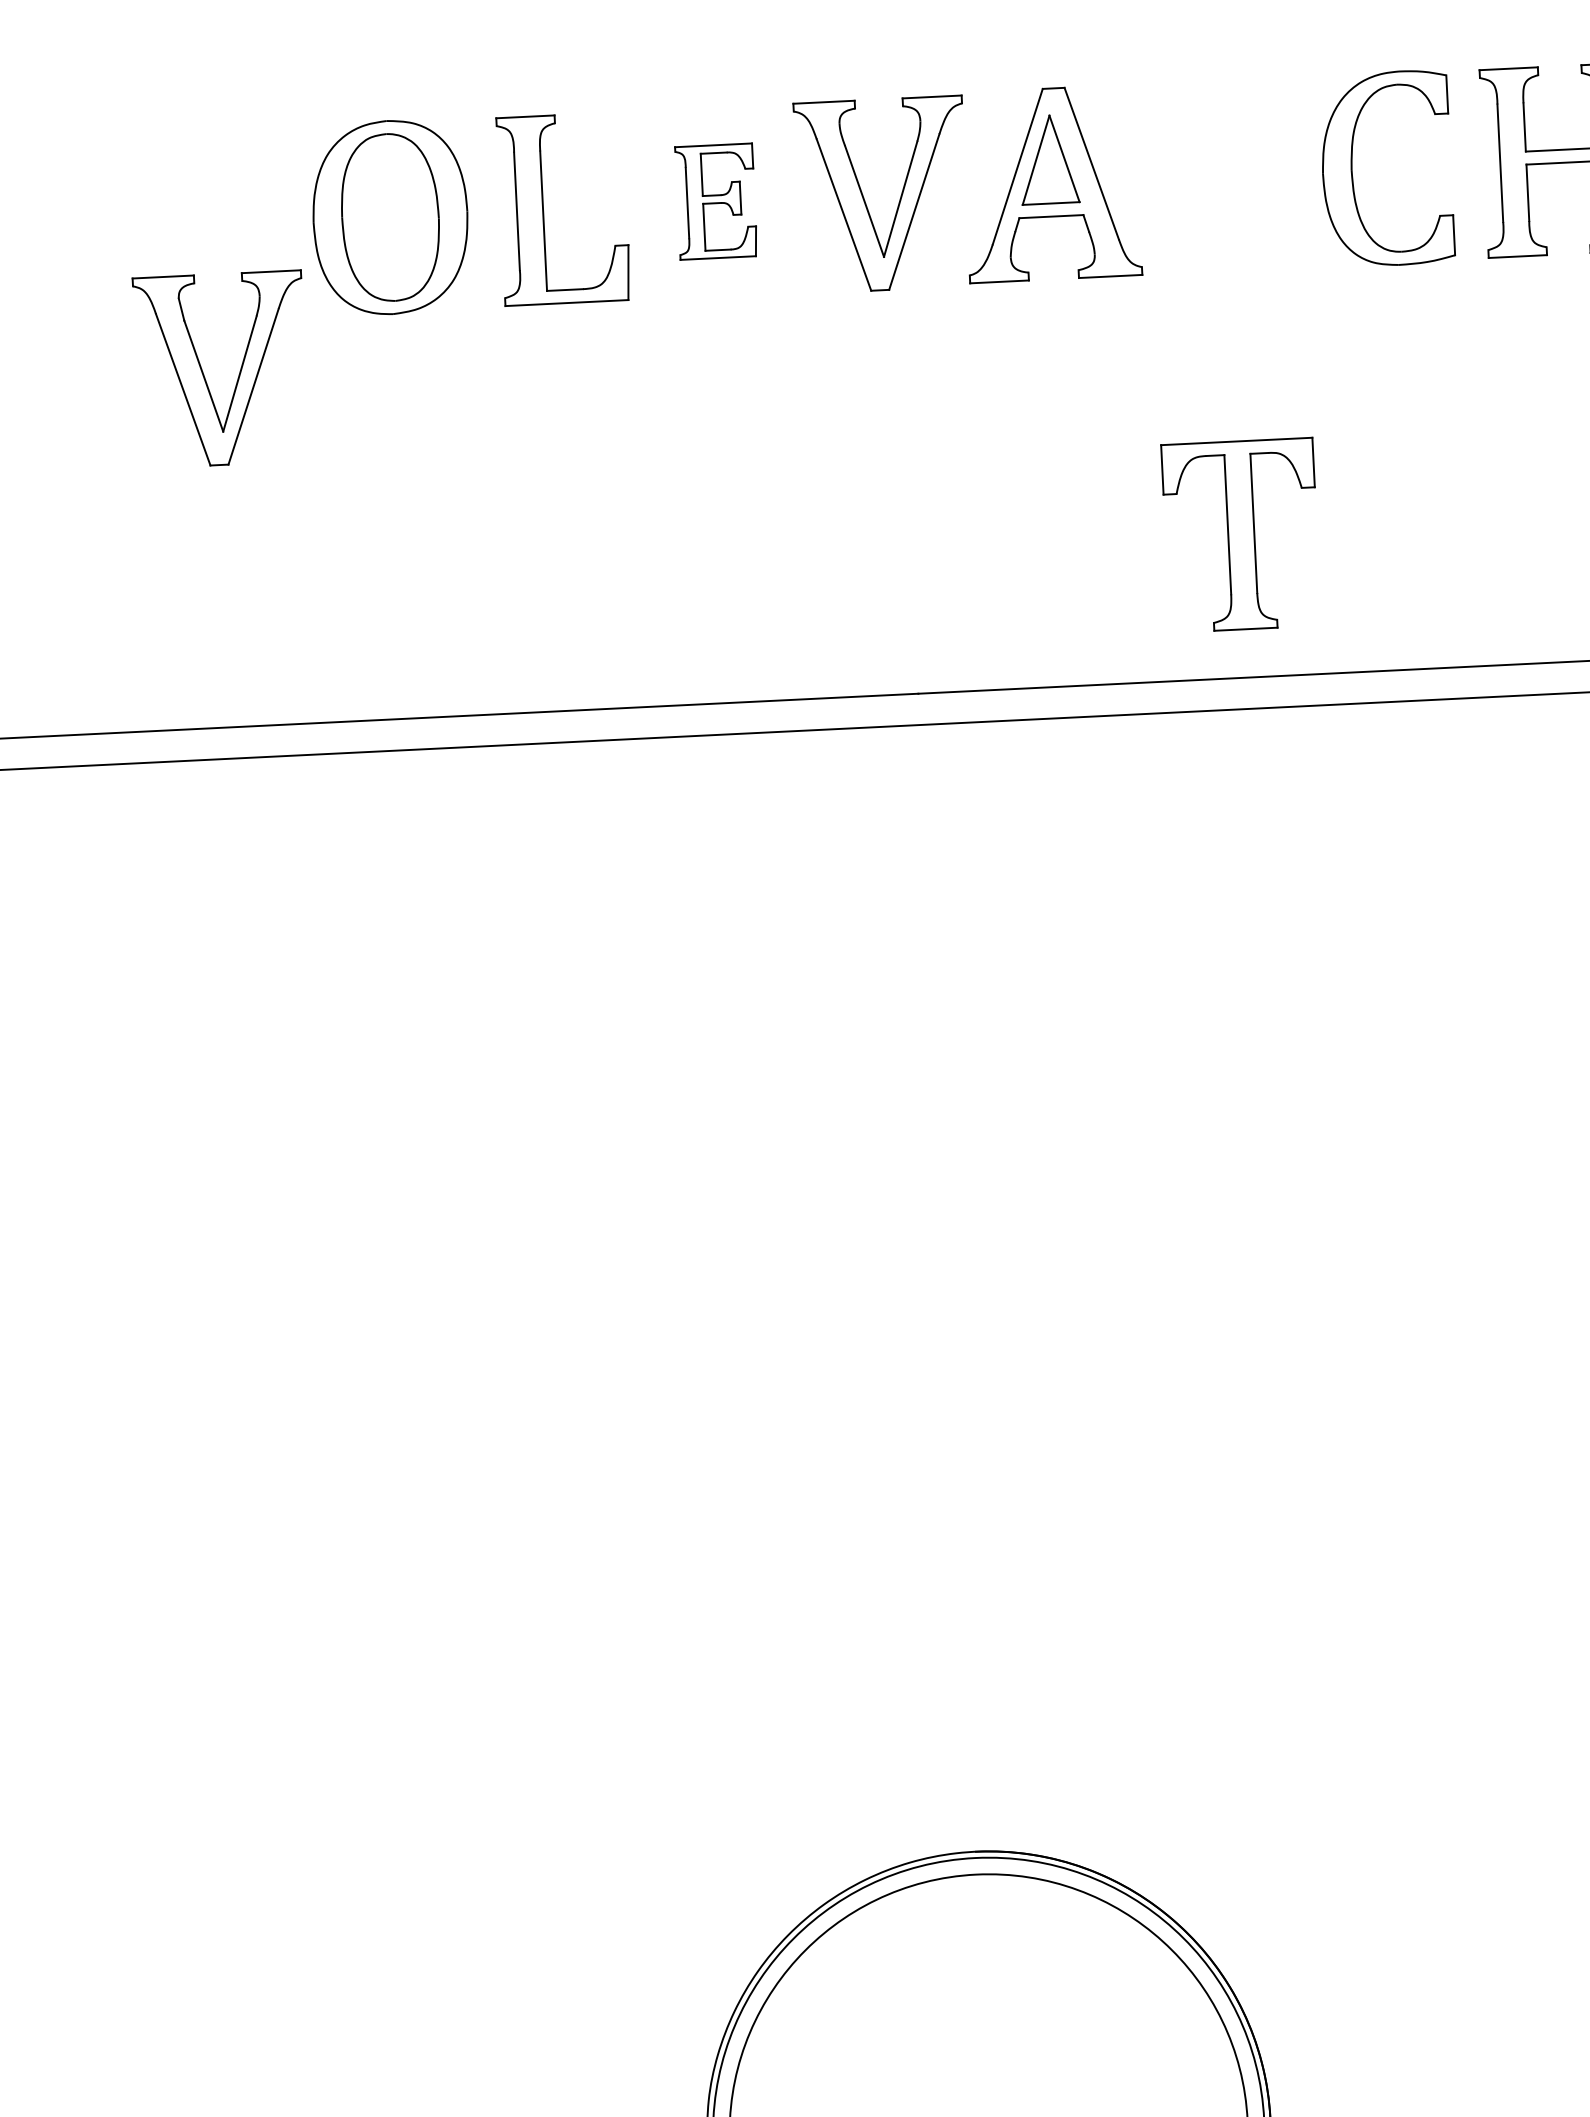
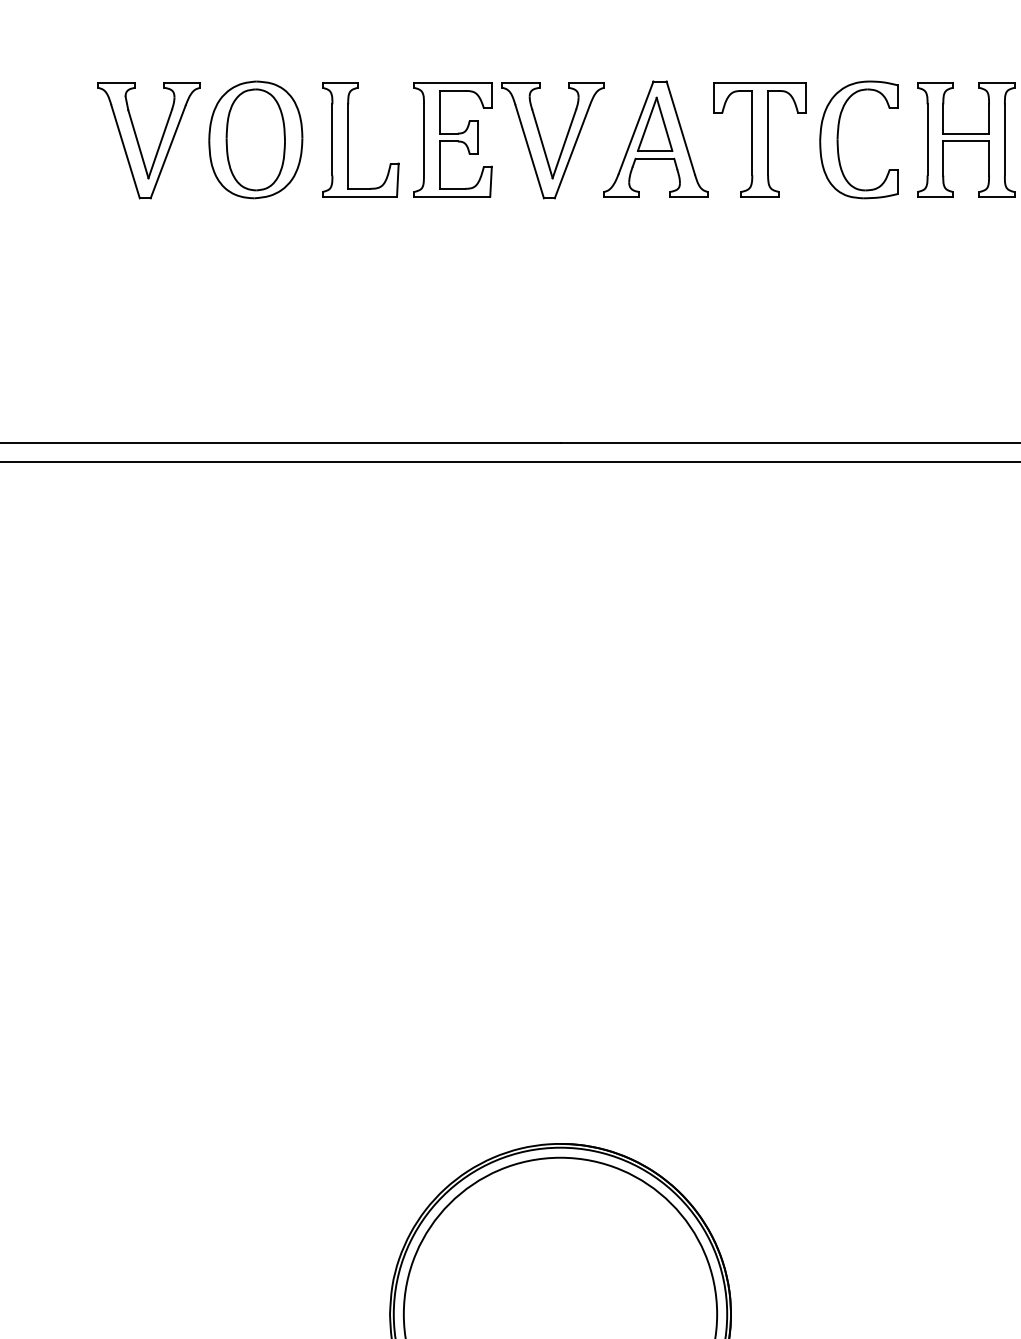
part: (715, 200) -> (452, 139), size x1.67
part: (205, 374) -> (139, 143), moved
part: (1240, 534) -> (759, 139), moved

